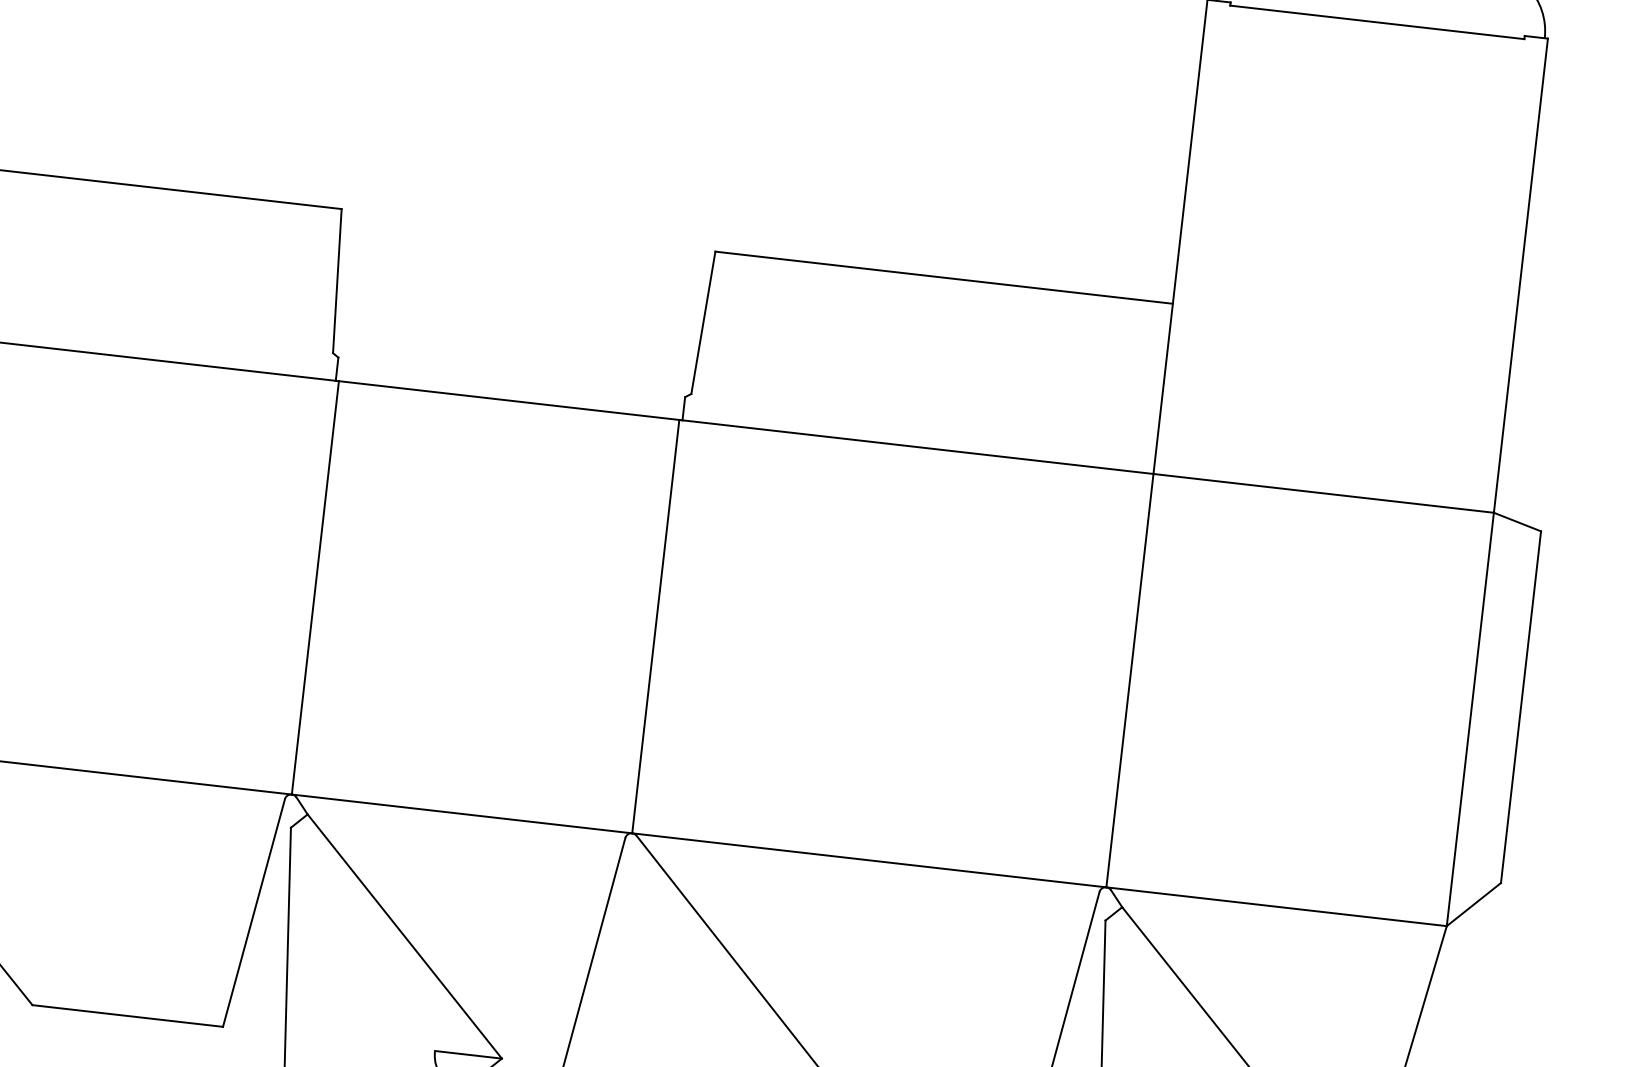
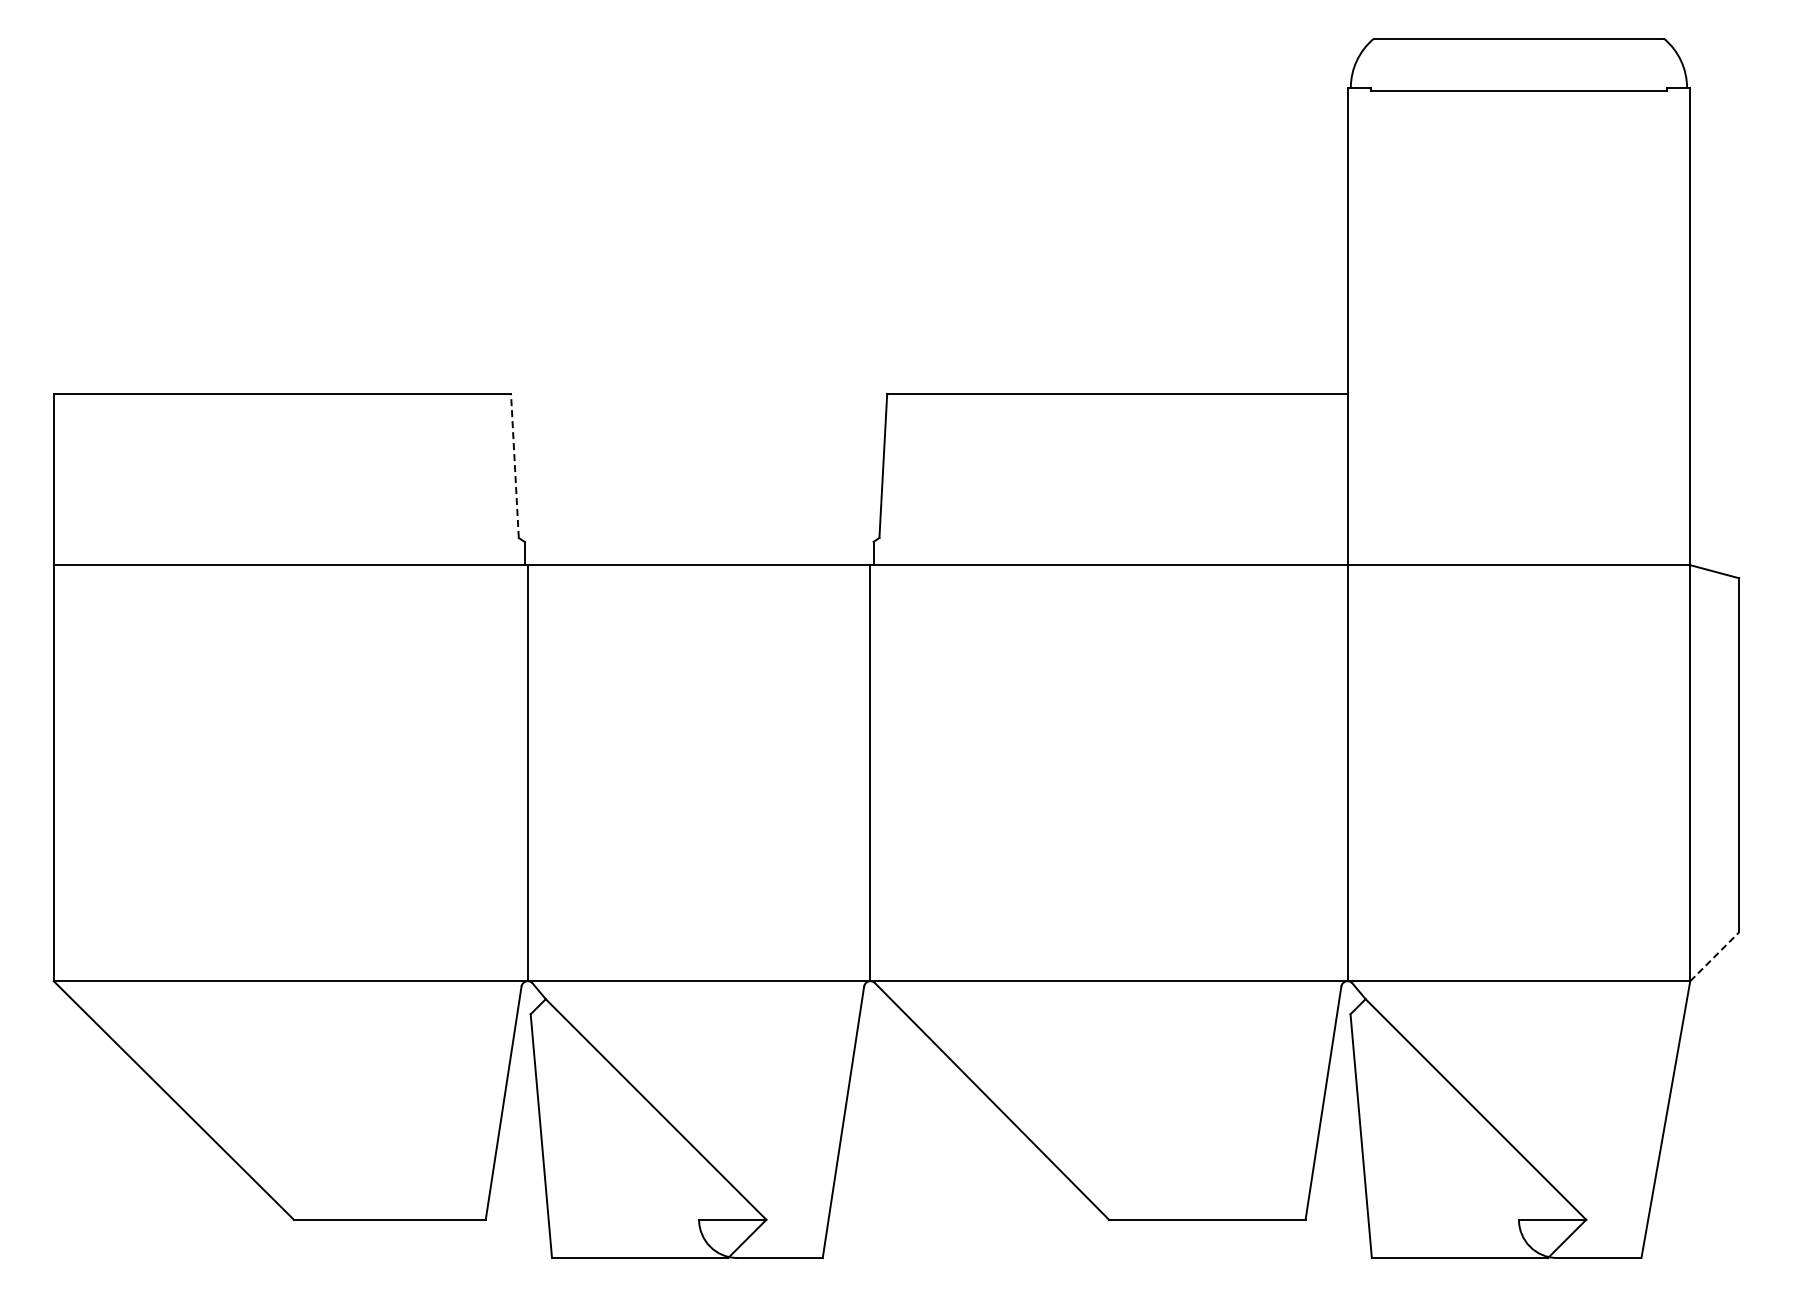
line: (336, 280) -> (514, 465), solid -> dashed
line: (1473, 904) -> (1714, 956), solid -> dashed

